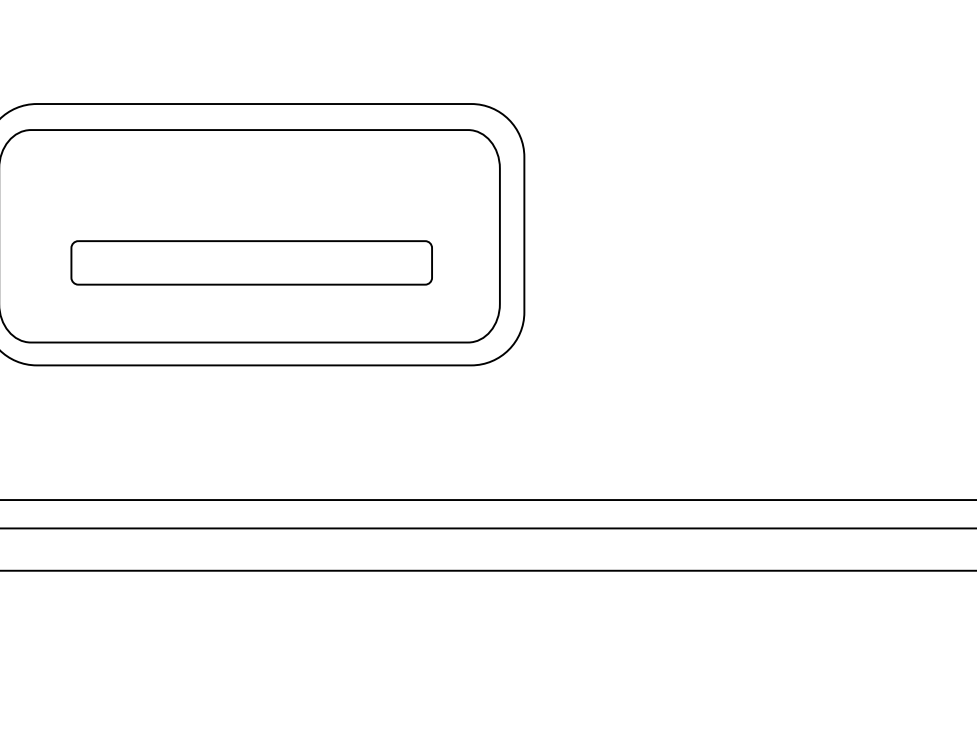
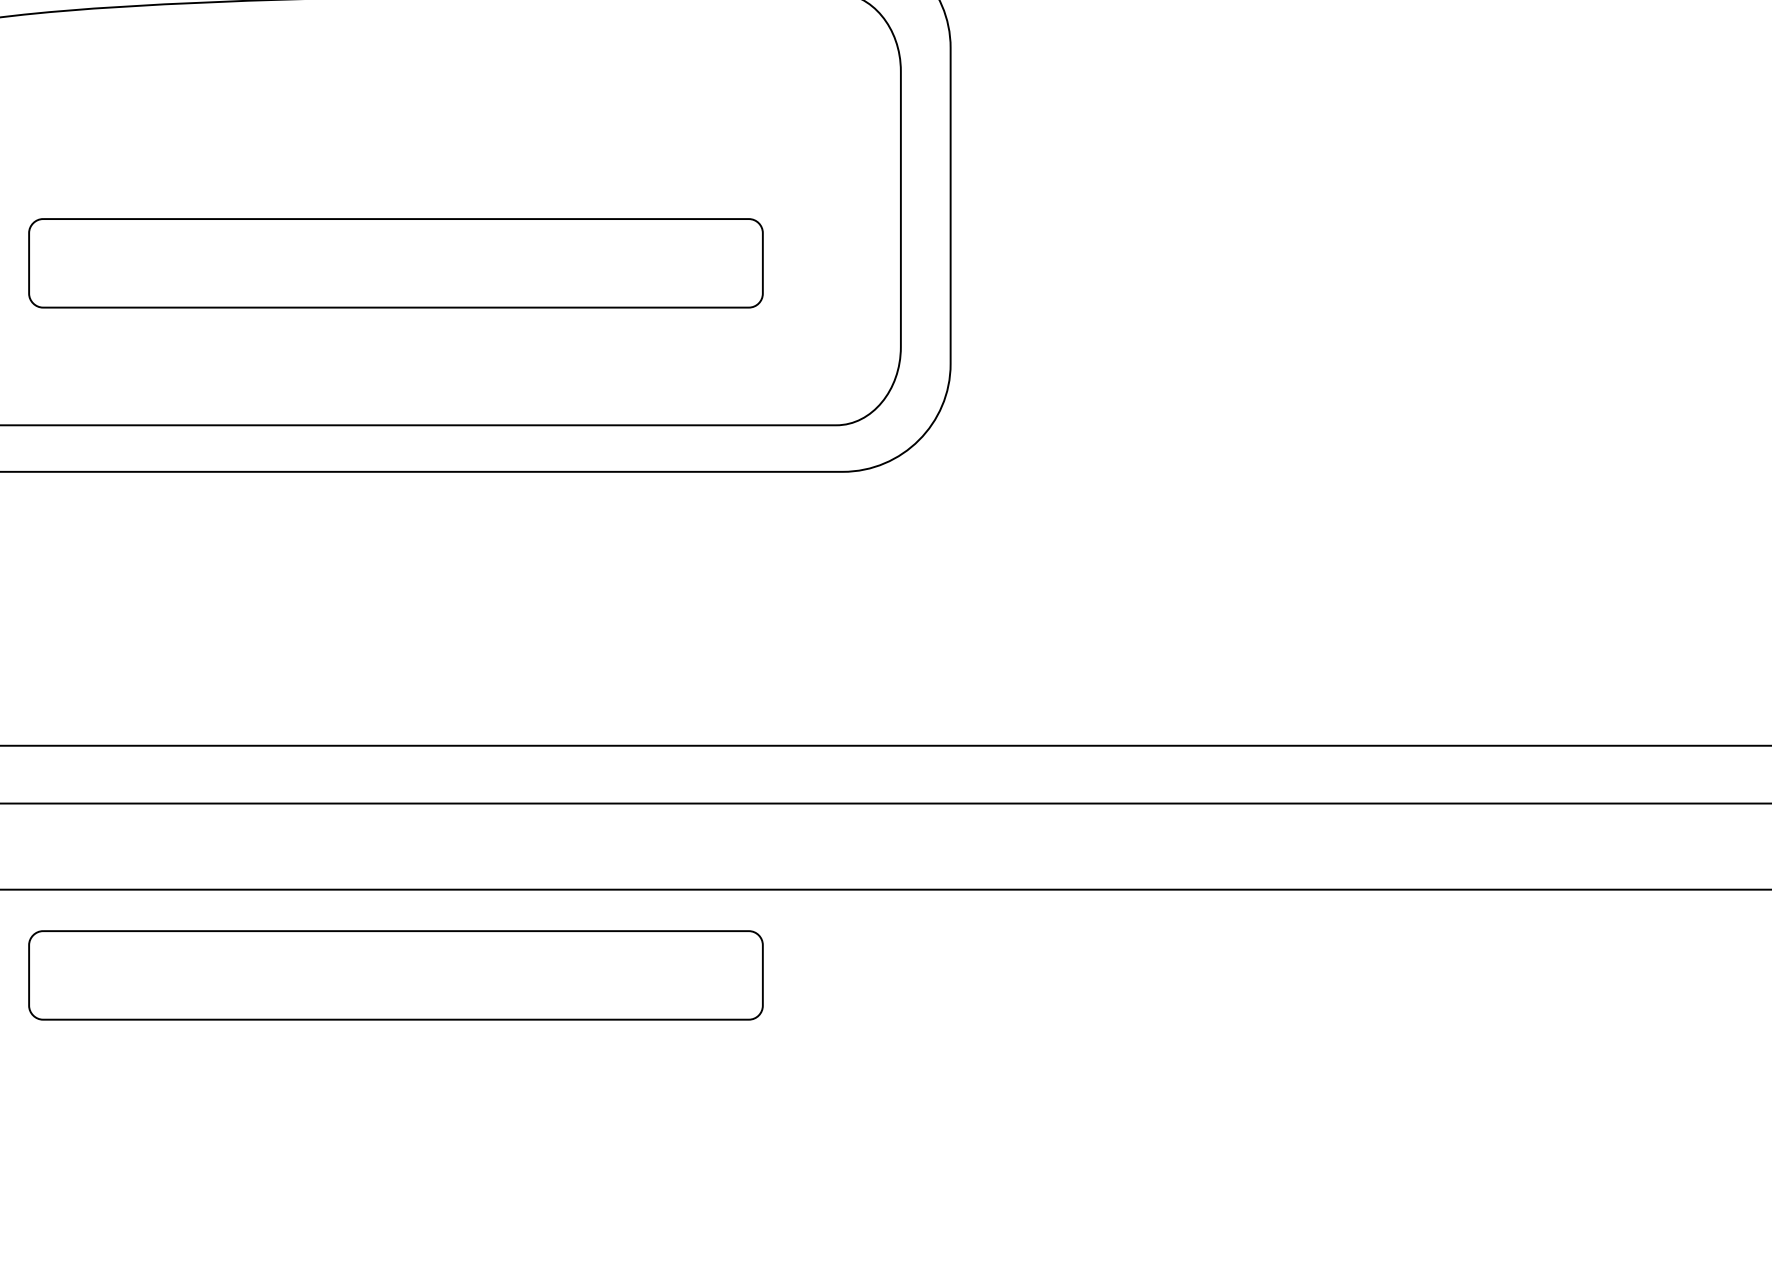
part: (251, 612) -> (395, 974), added

